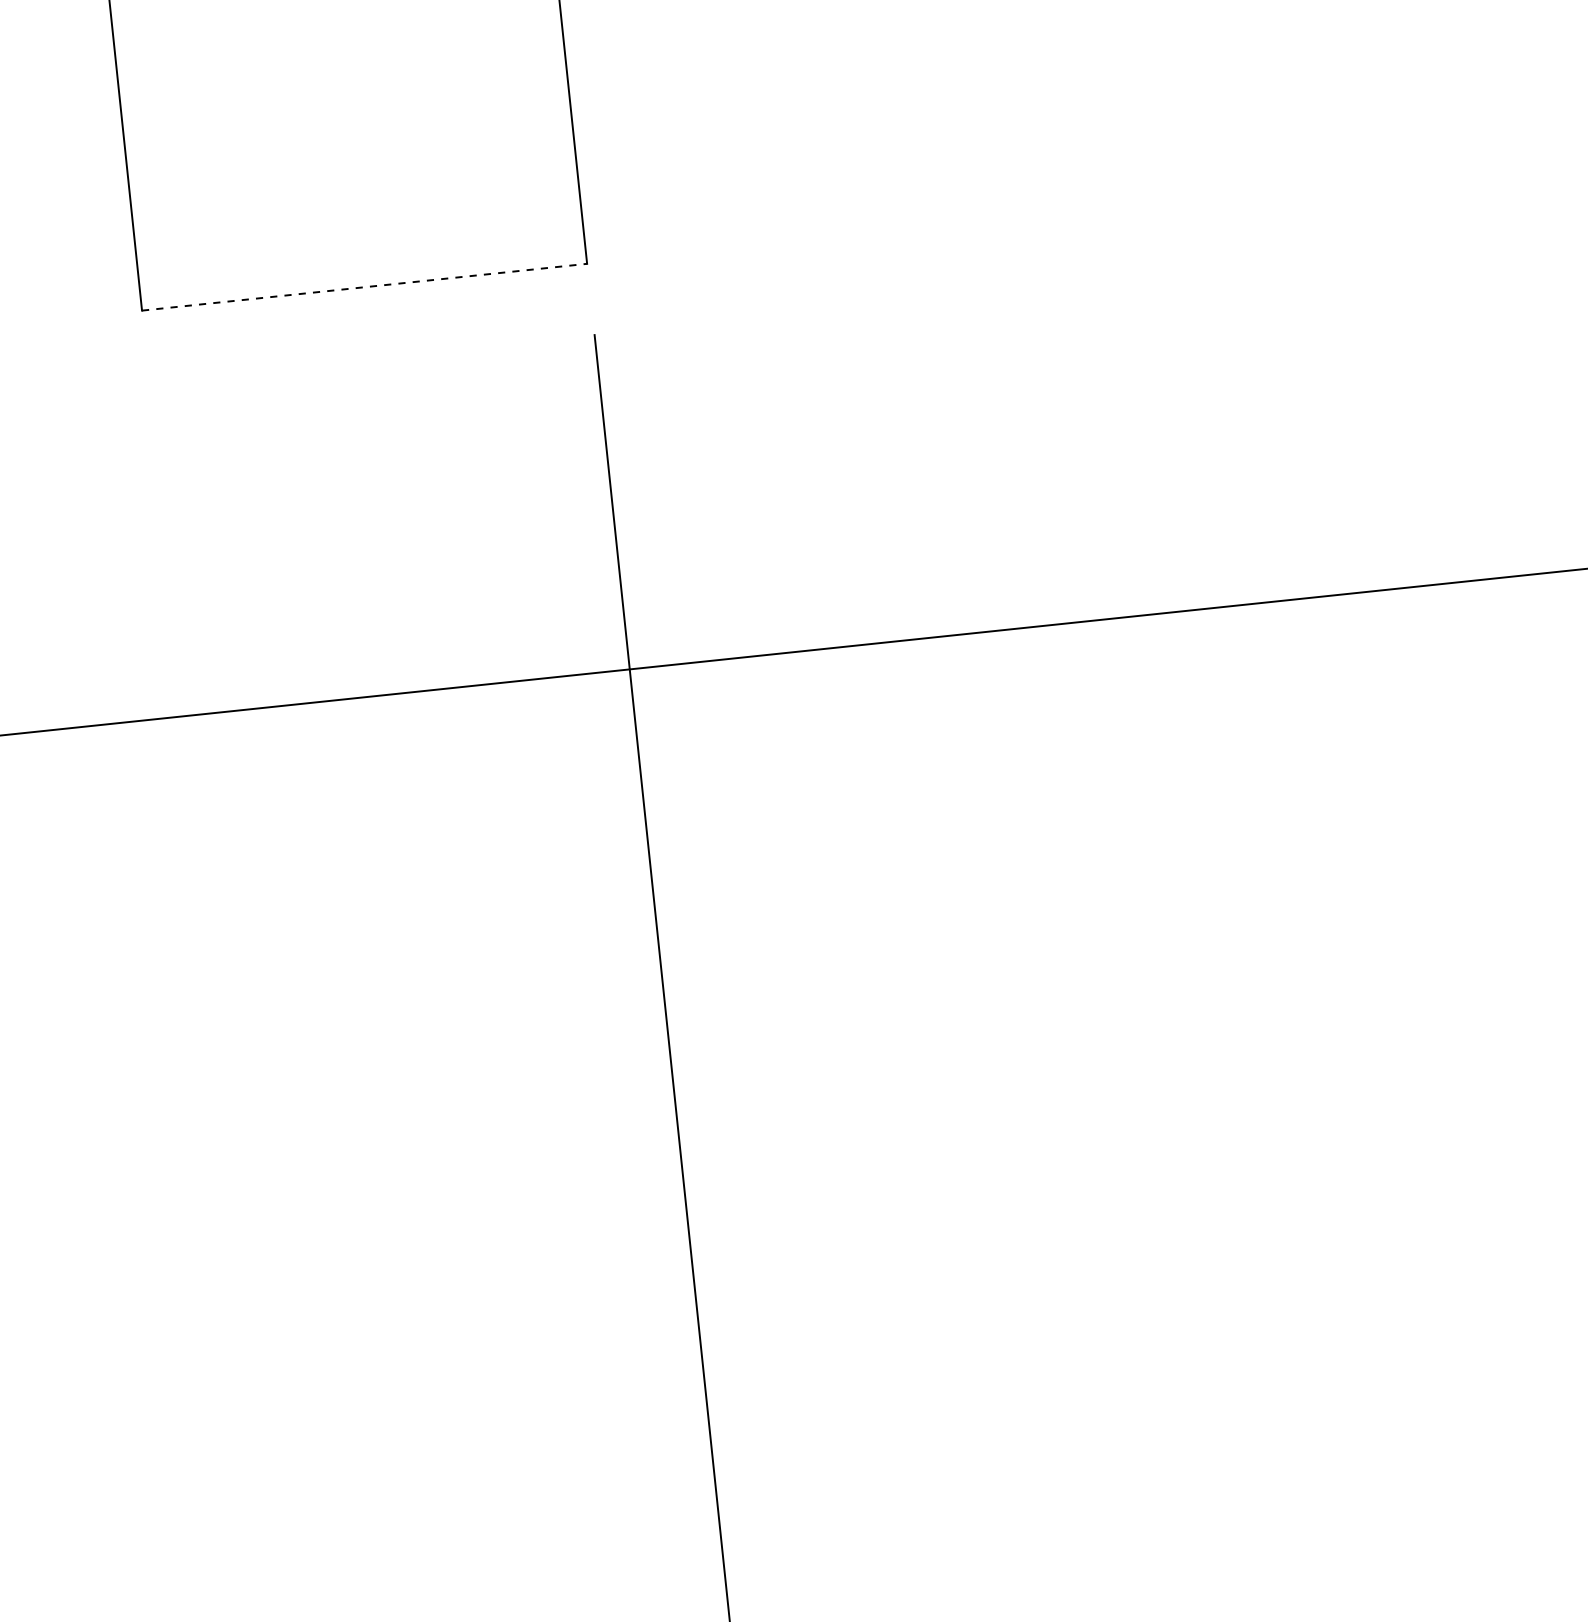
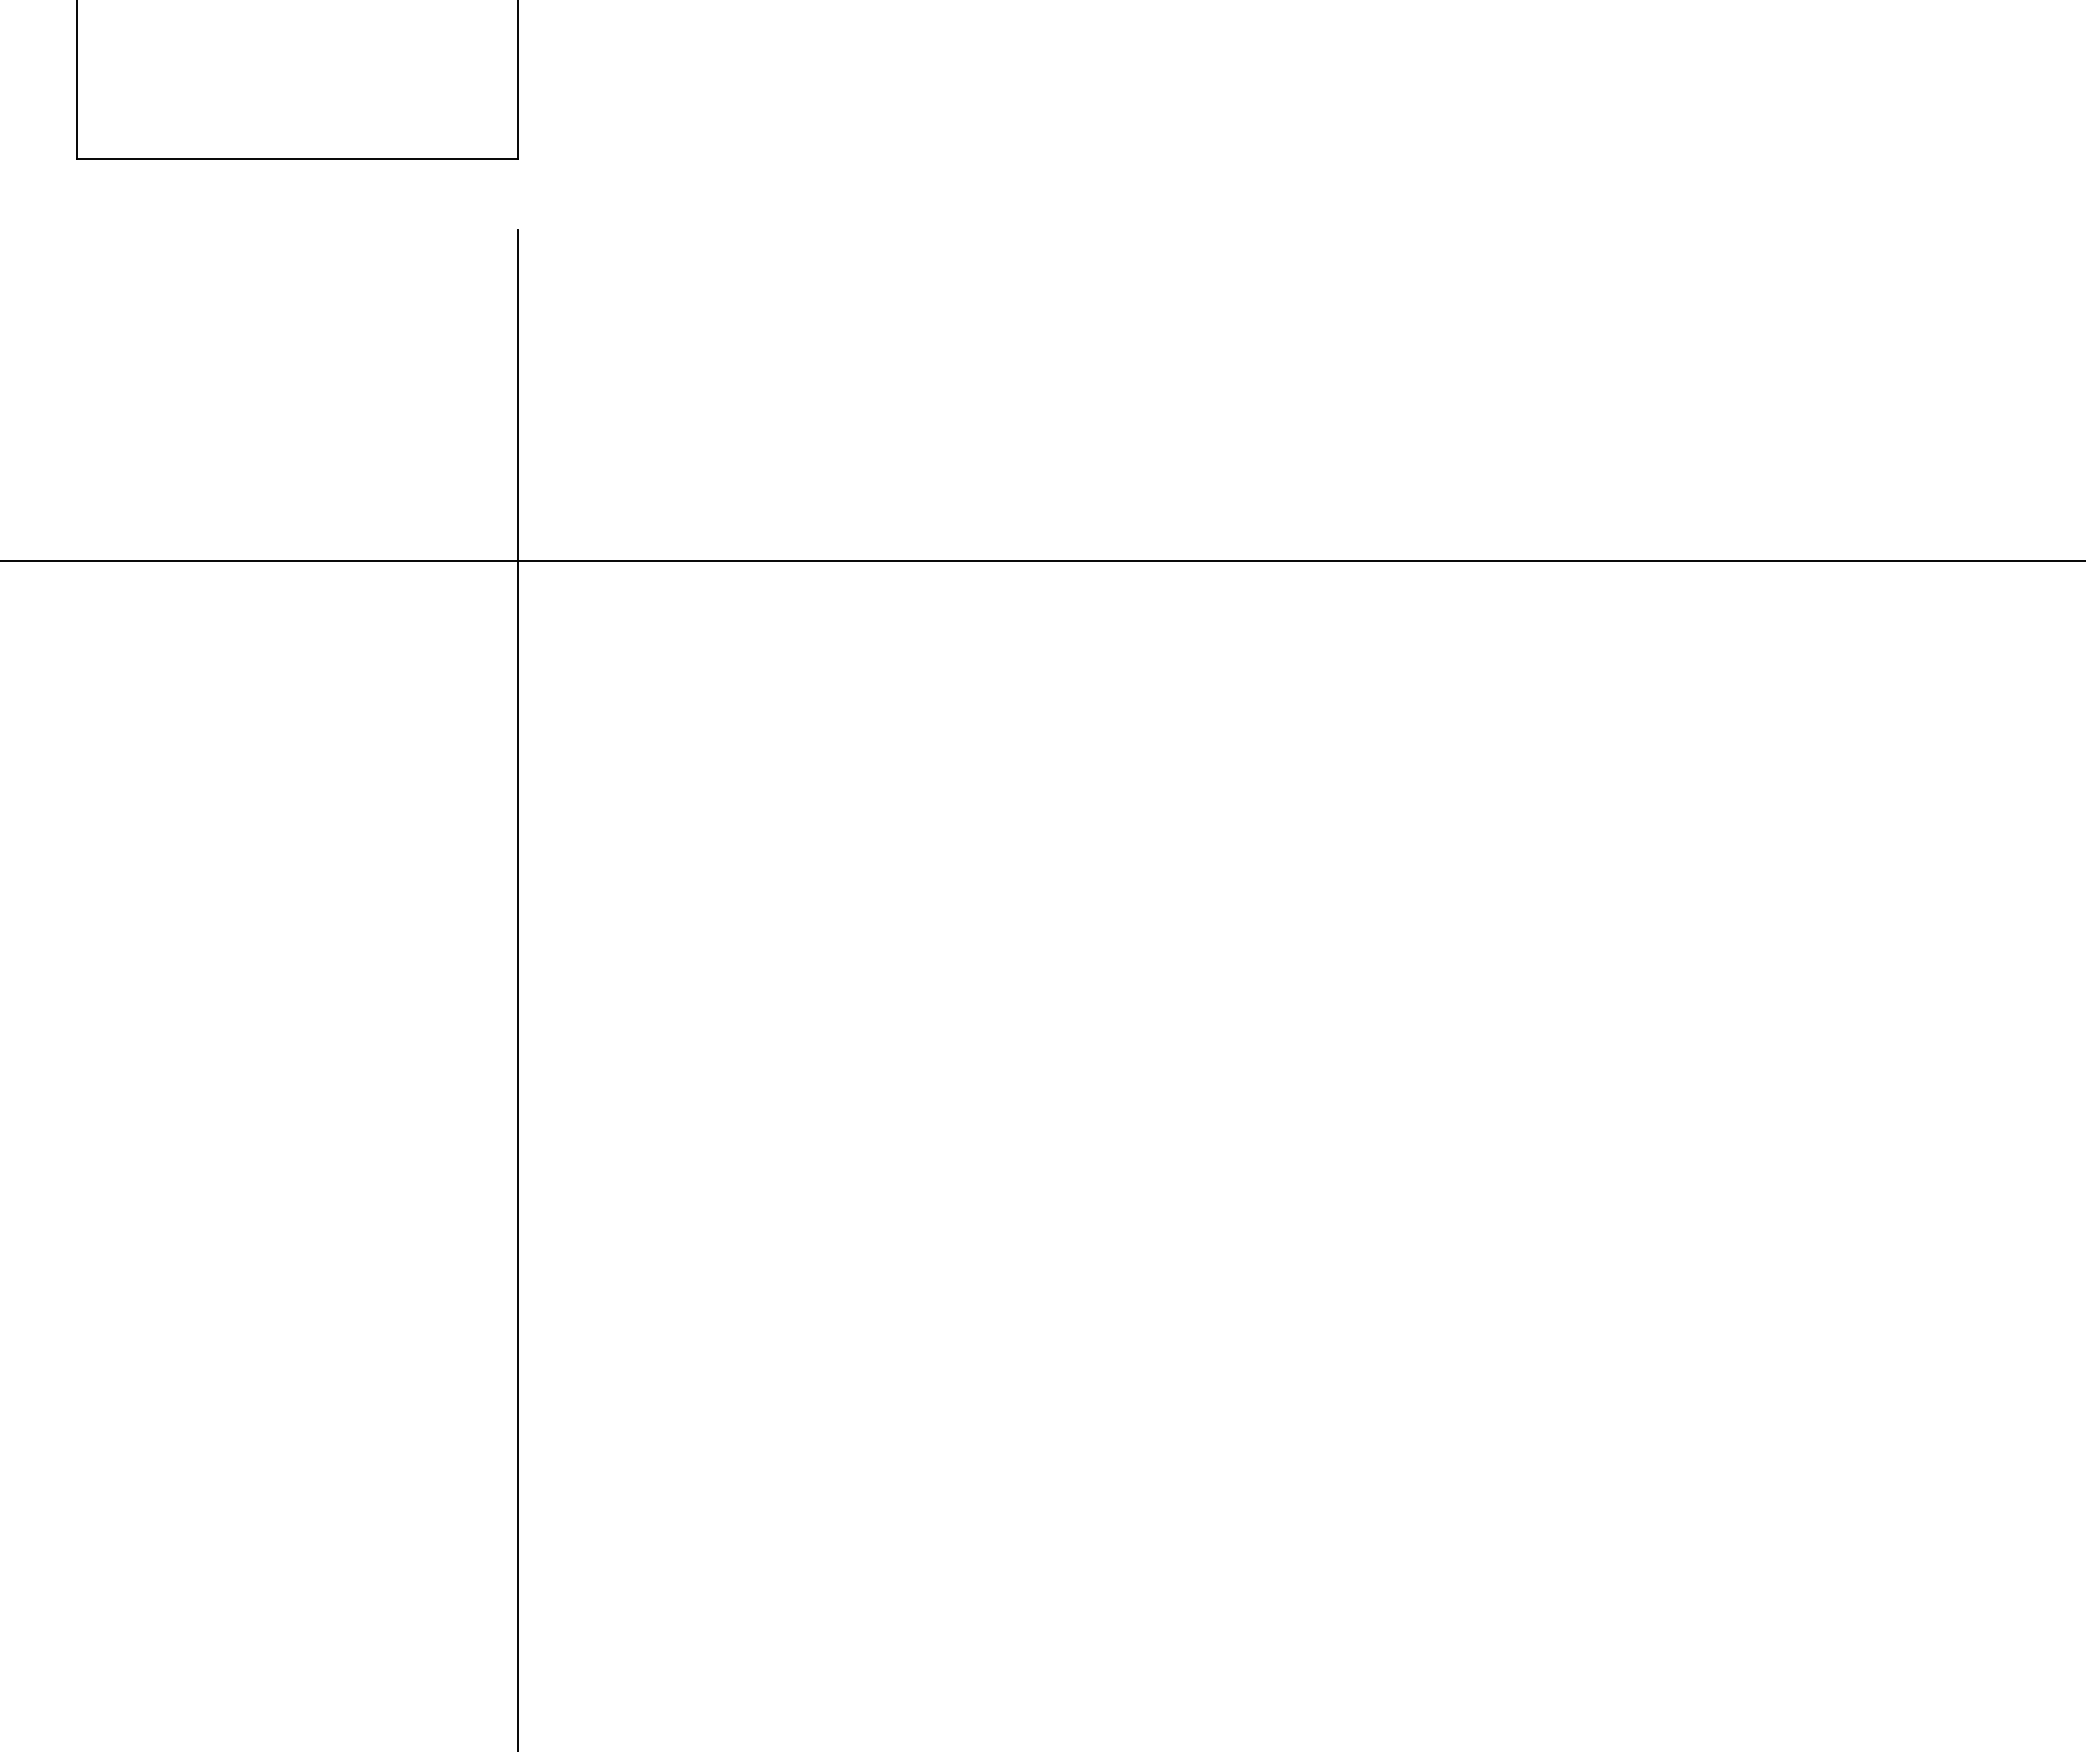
line: (364, 287) -> (297, 159), dashed -> solid

